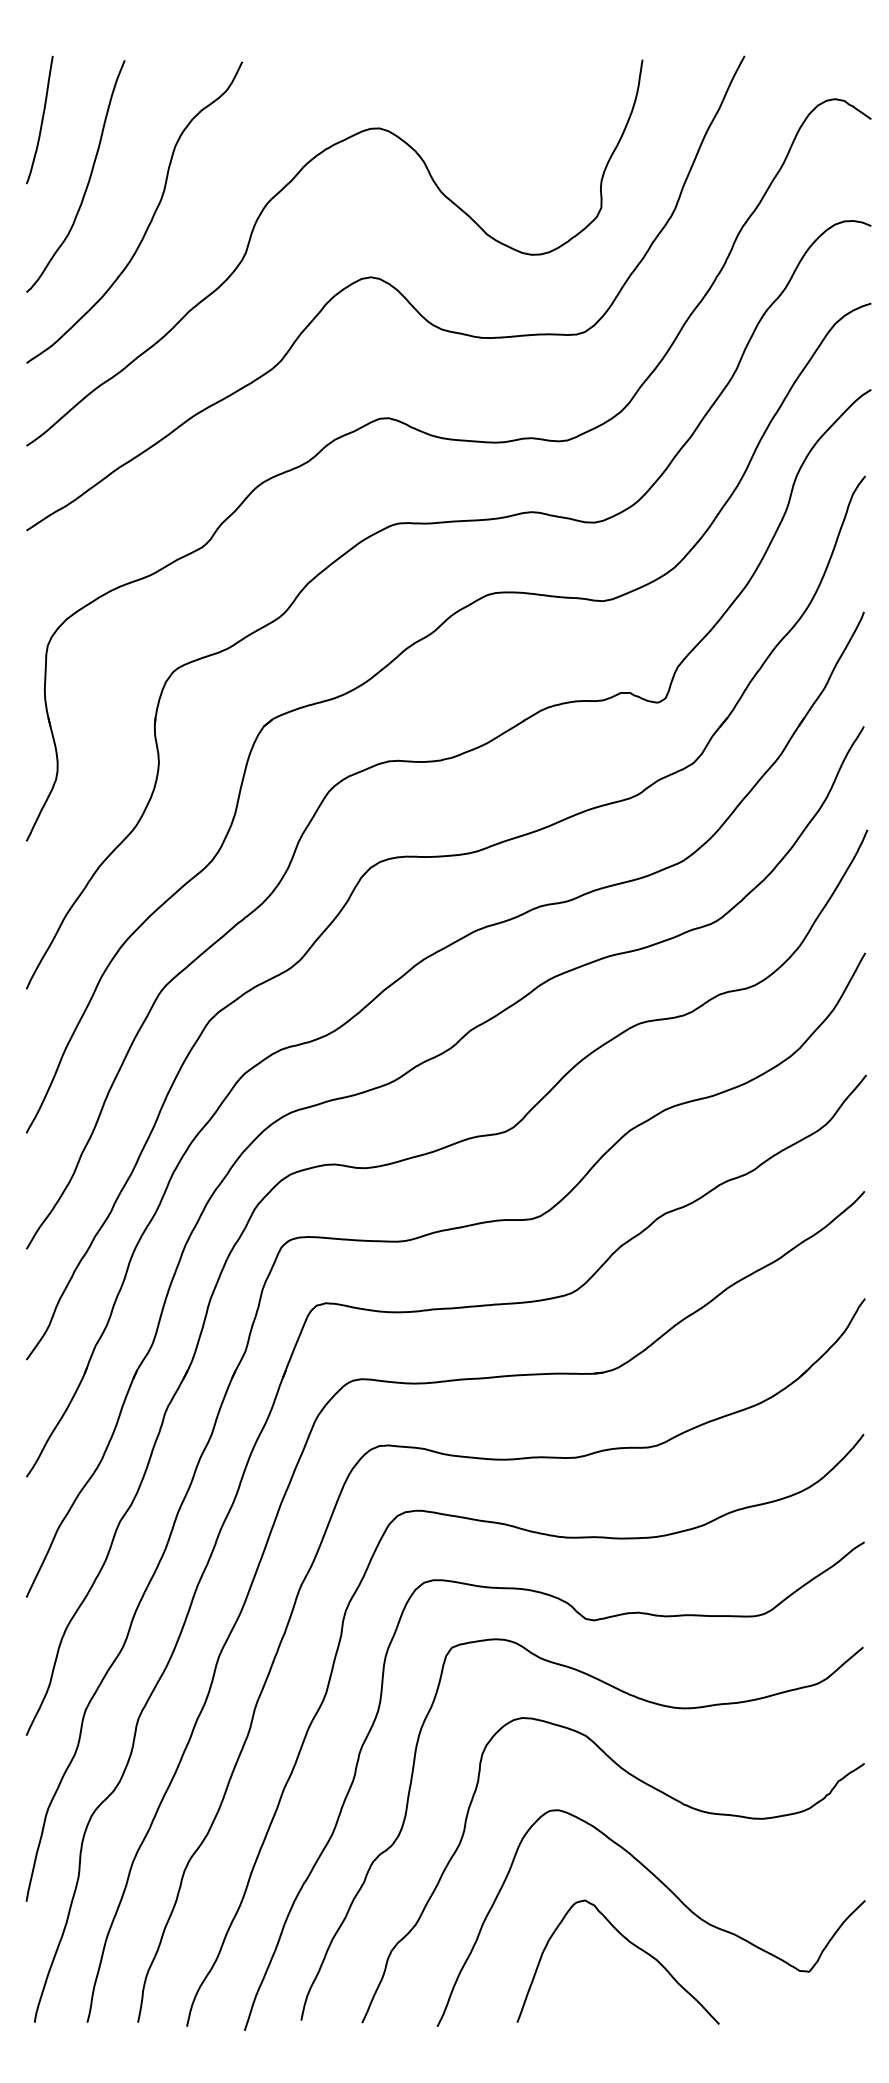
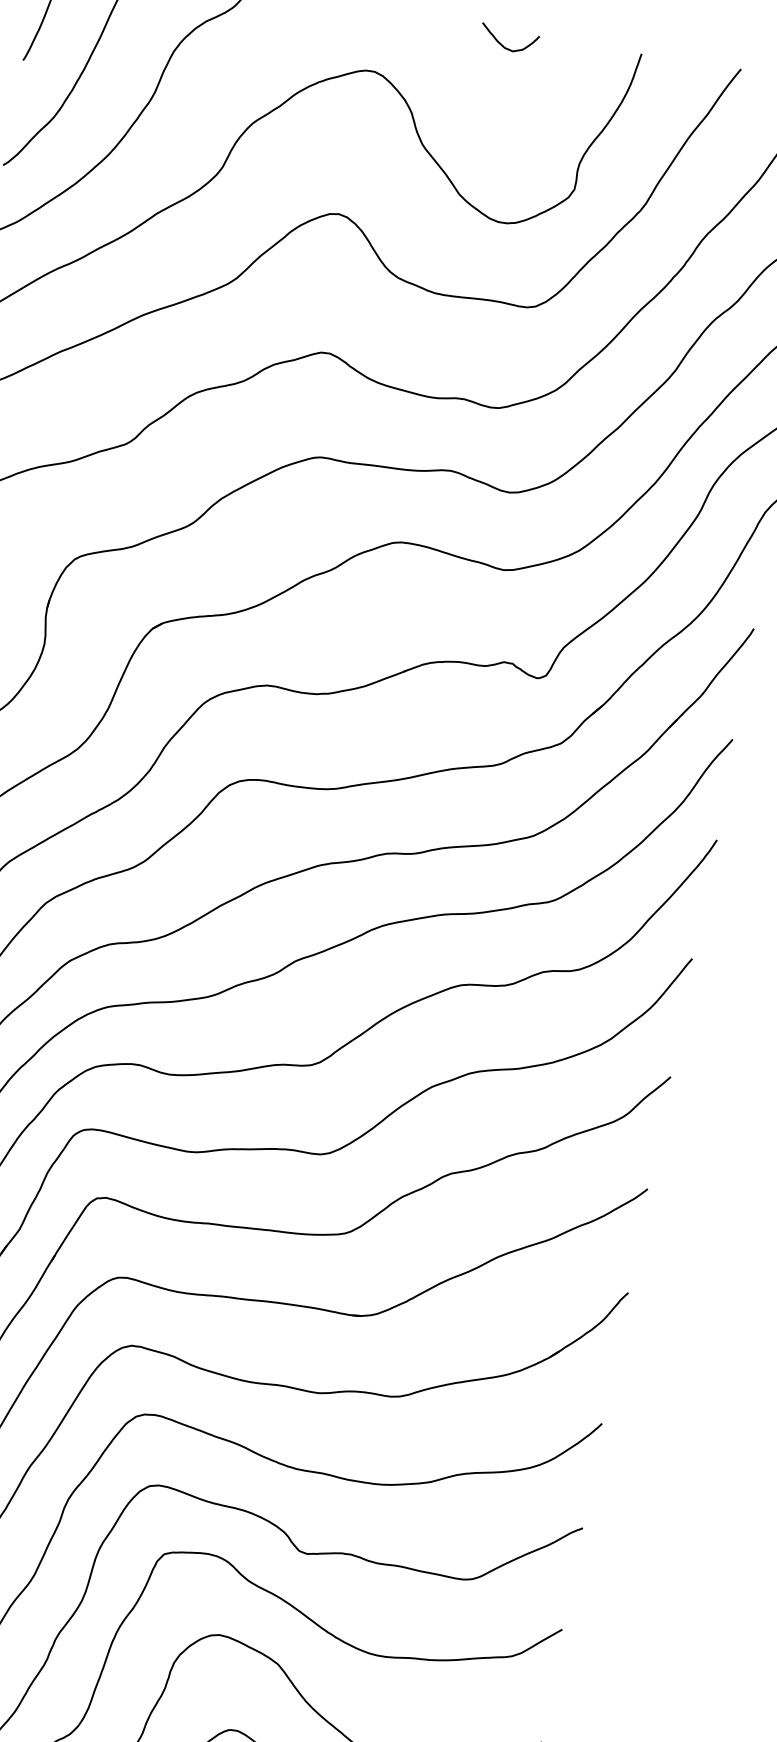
curve: (503, 77) -> (503, 45), added

